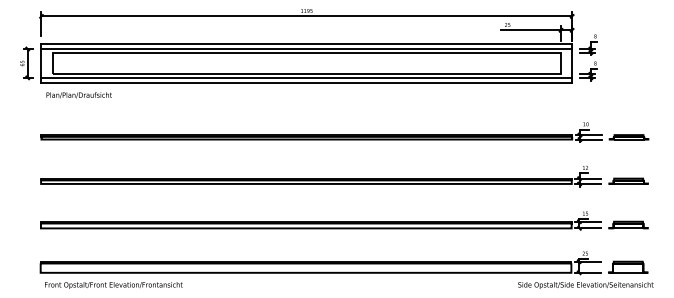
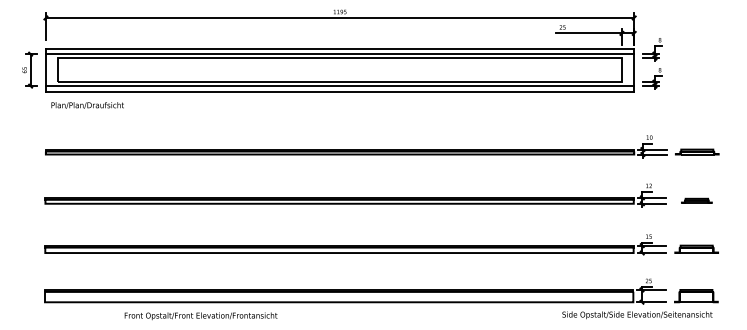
part: (628, 181) -> (696, 200), size x0.7
text: (113, 285) -> (200, 316), moved
text: (585, 285) -> (637, 315), moved

